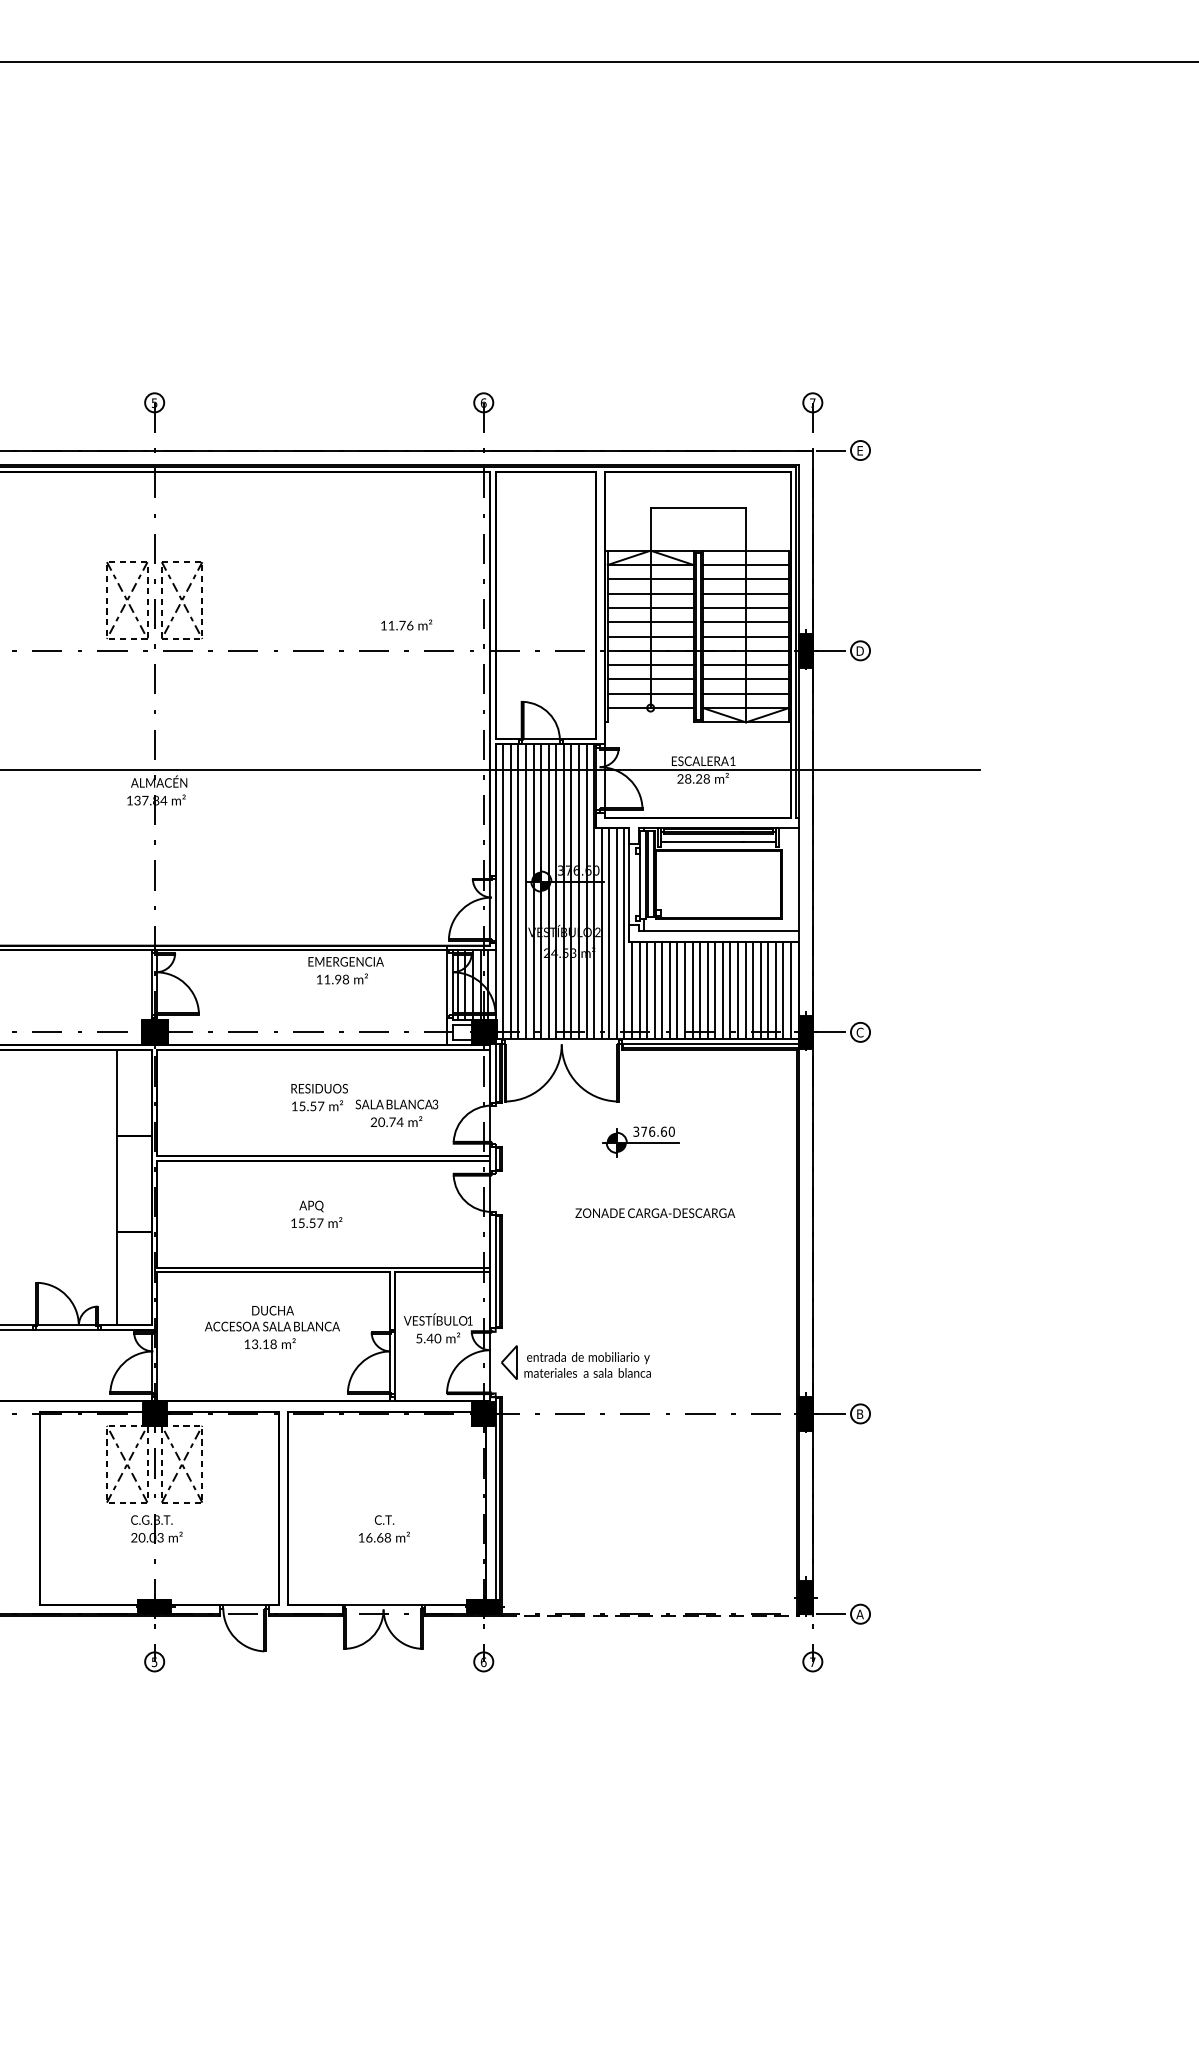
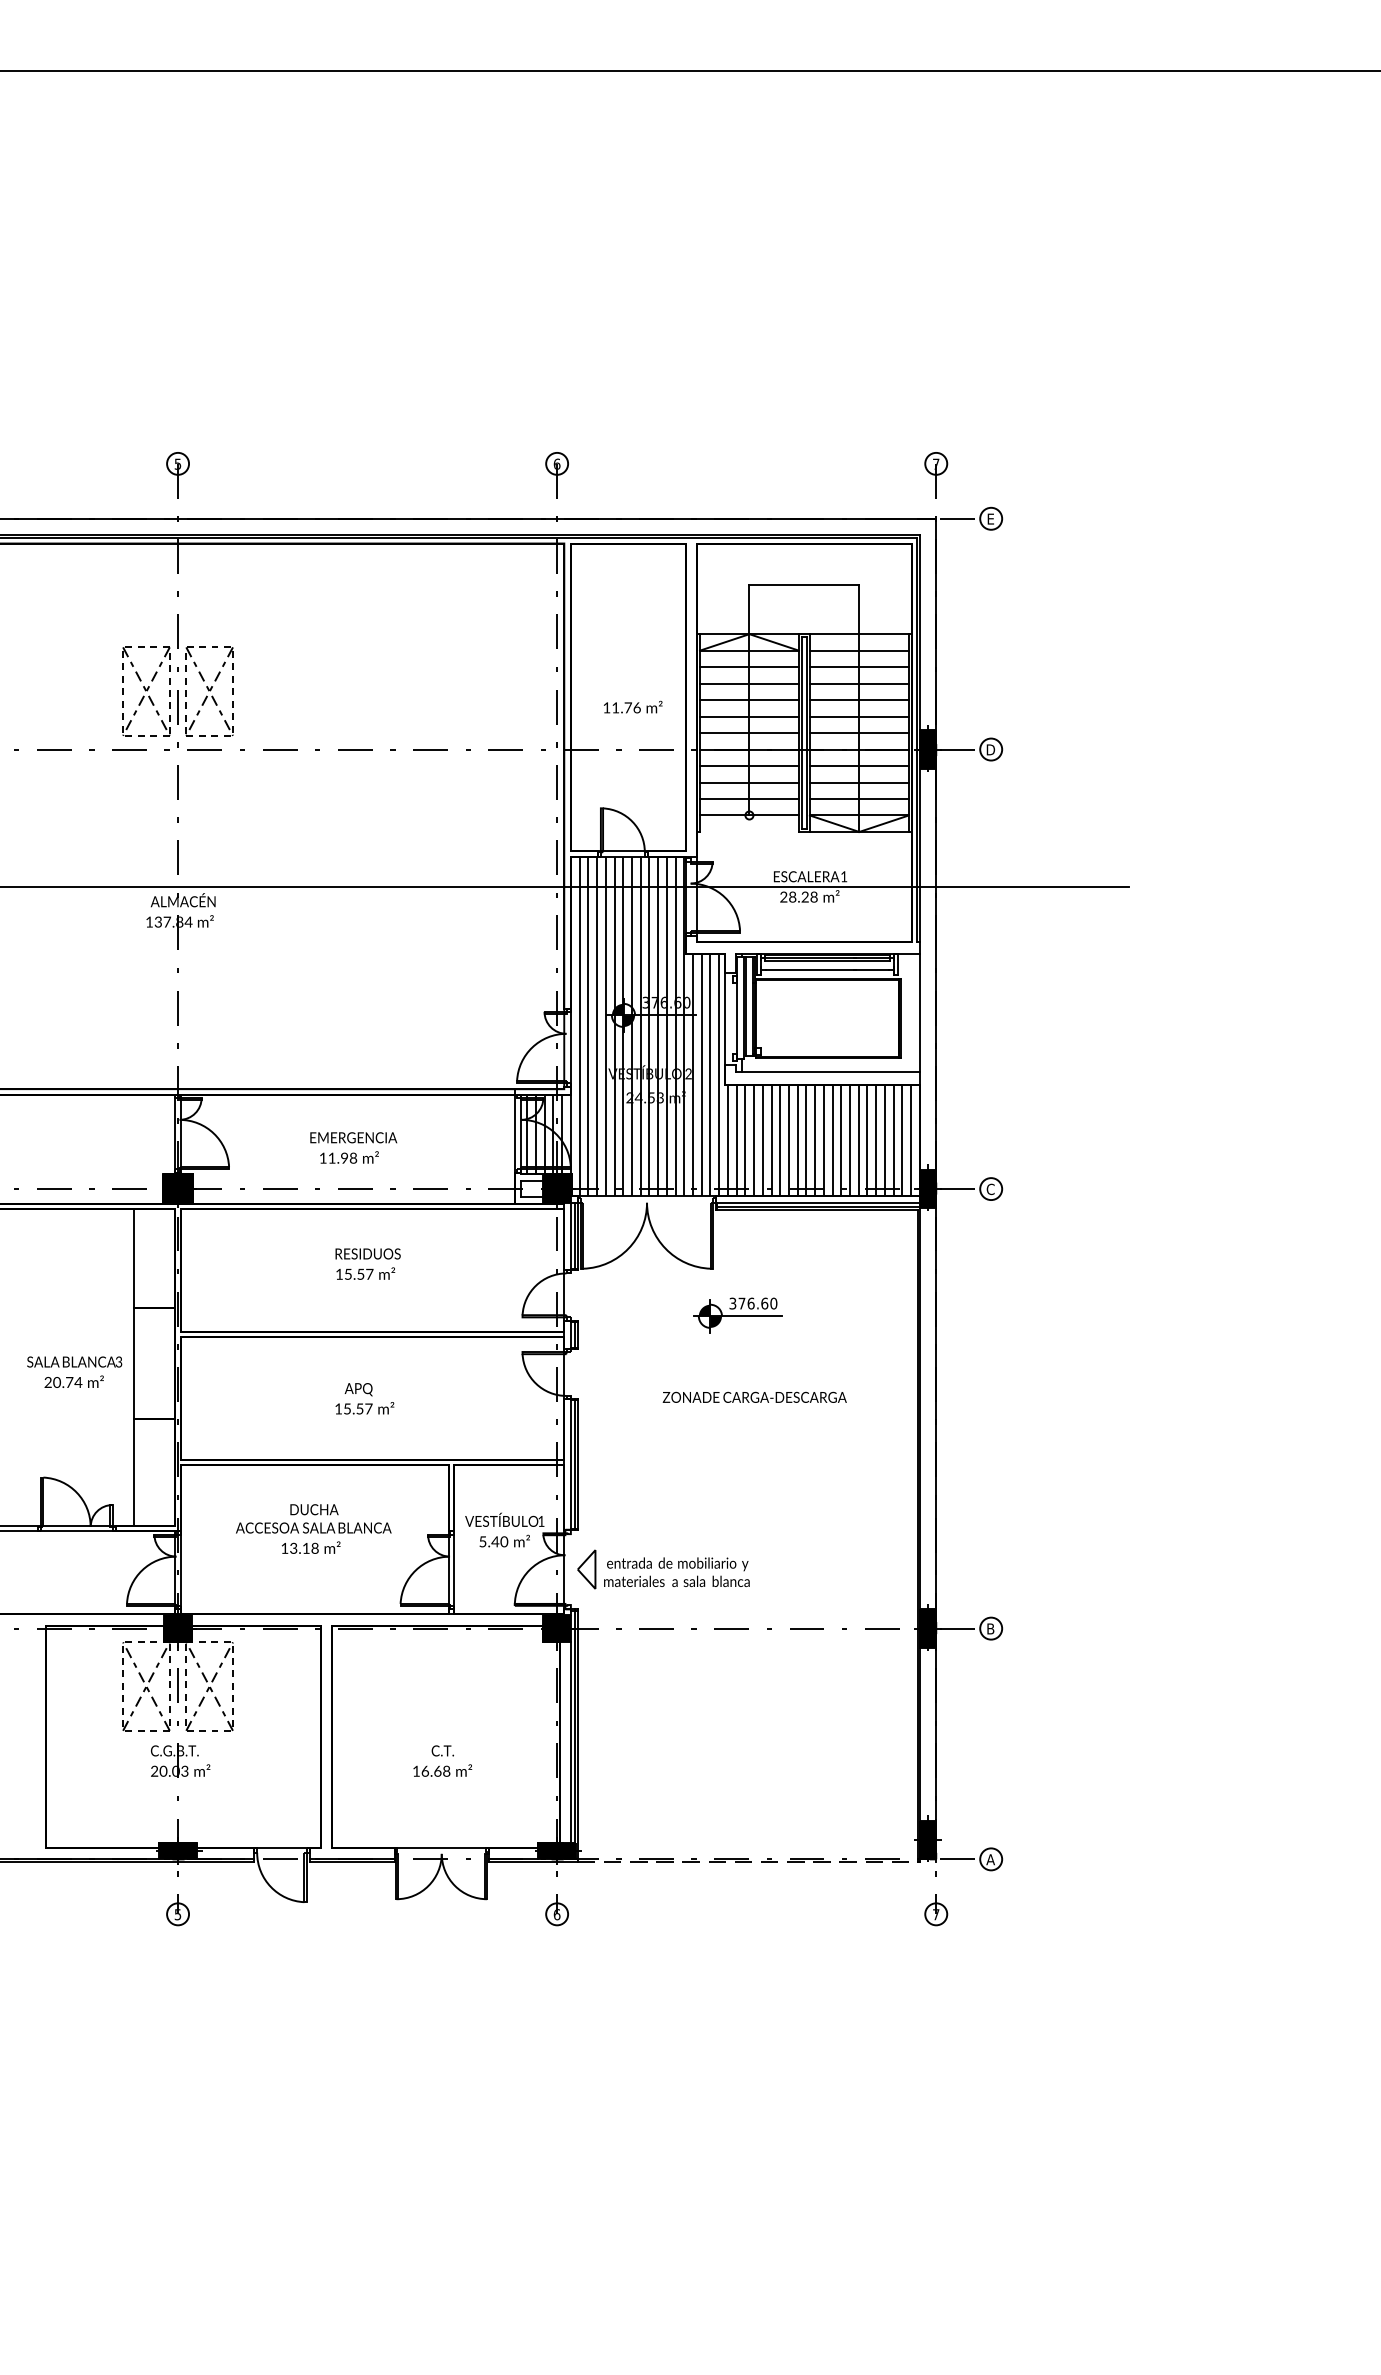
text: (406, 624) -> (632, 706), moved
text: (345, 970) -> (352, 1147), moved
text: (396, 1112) -> (74, 1371), moved

